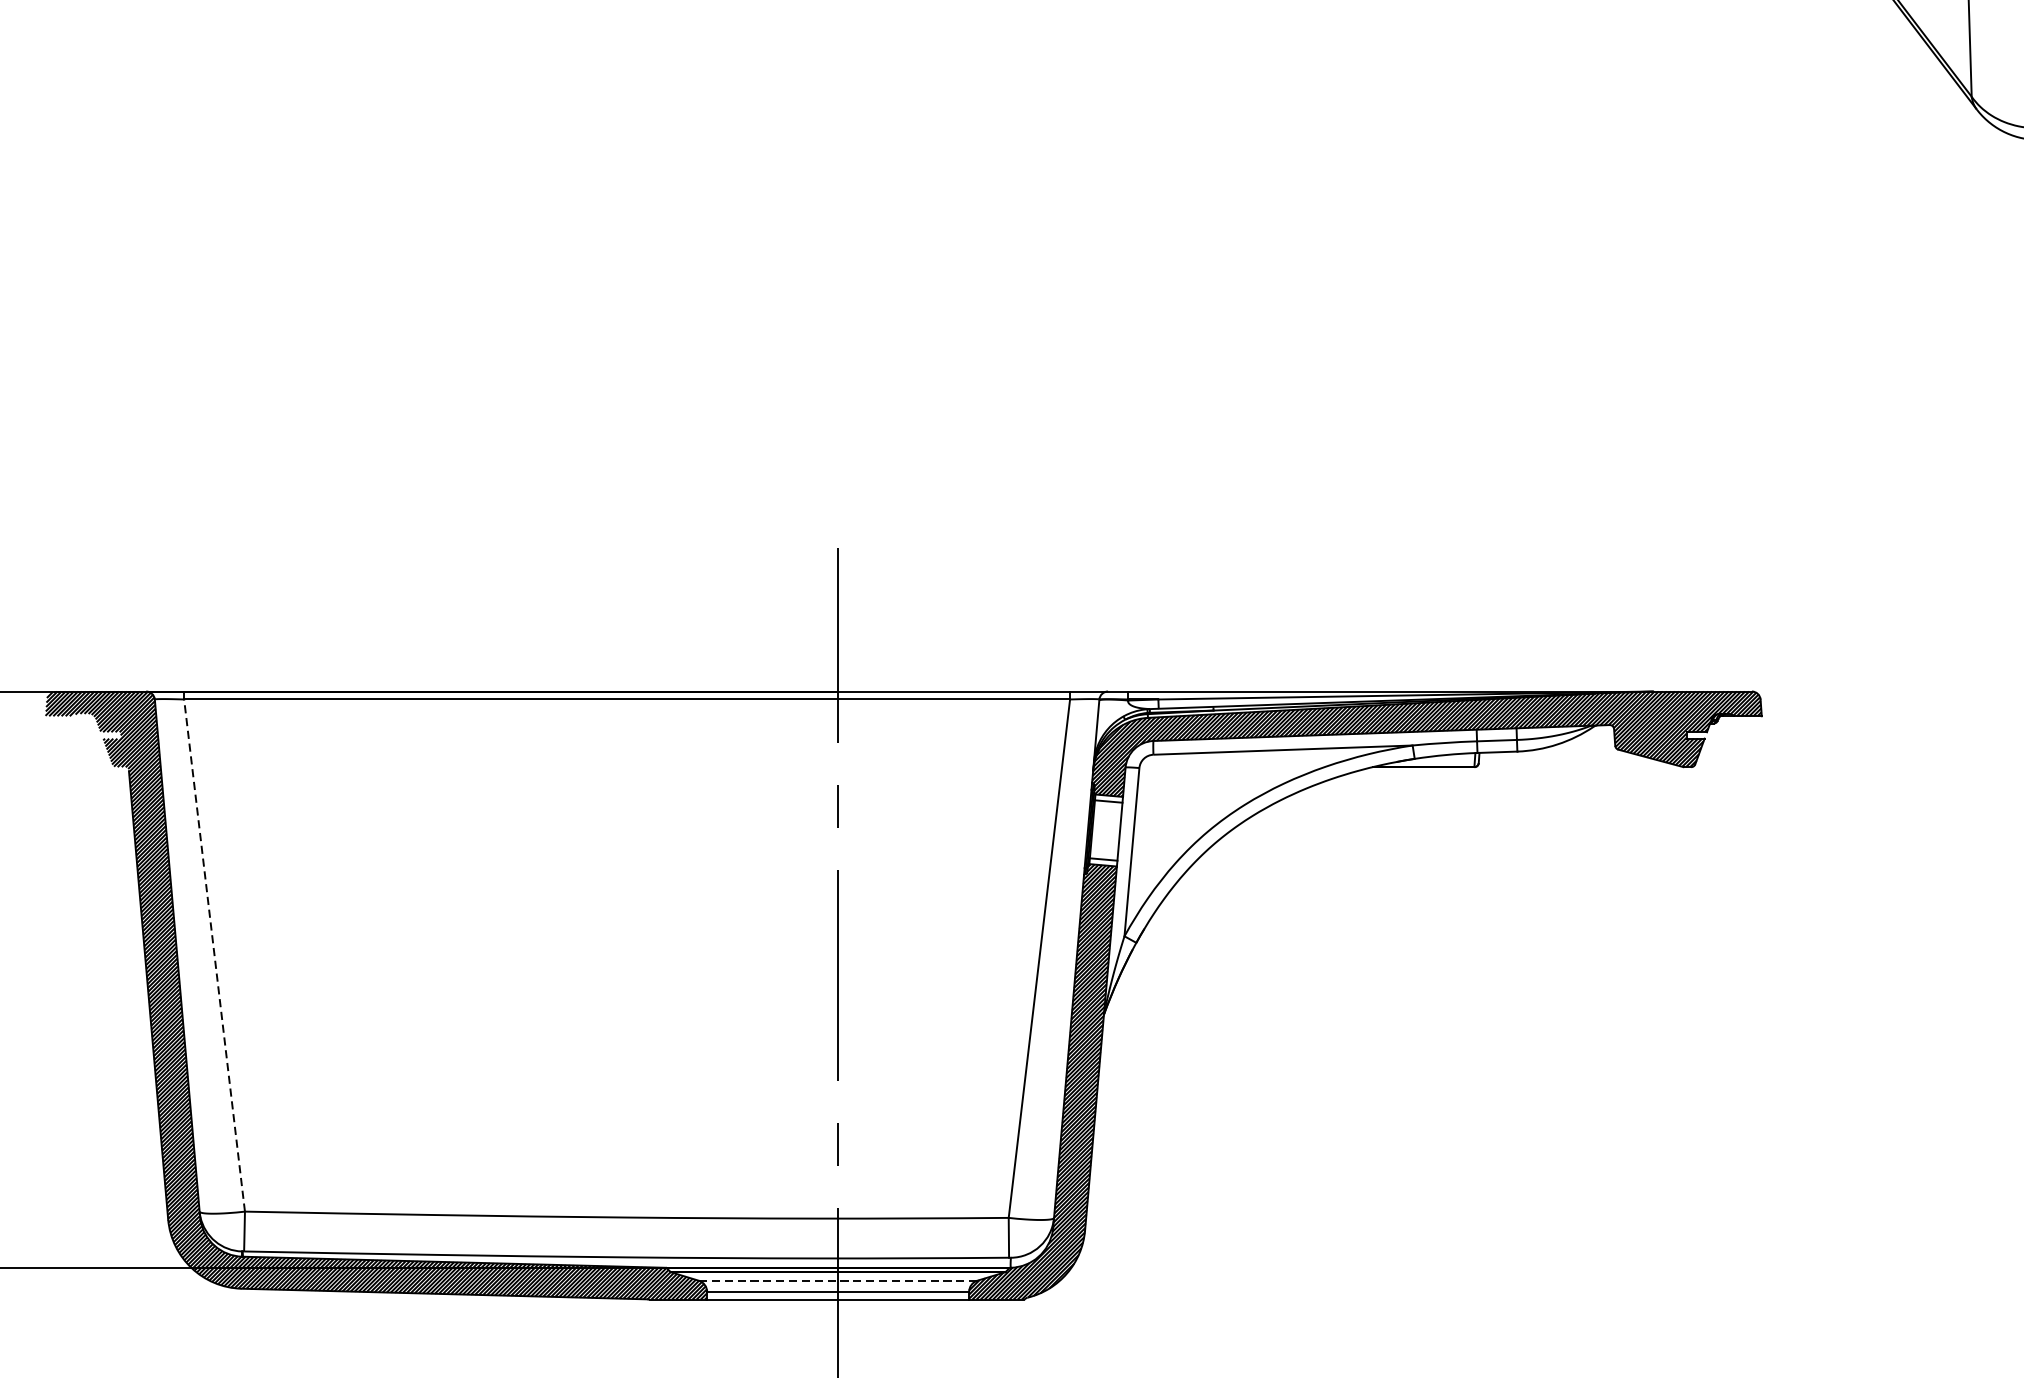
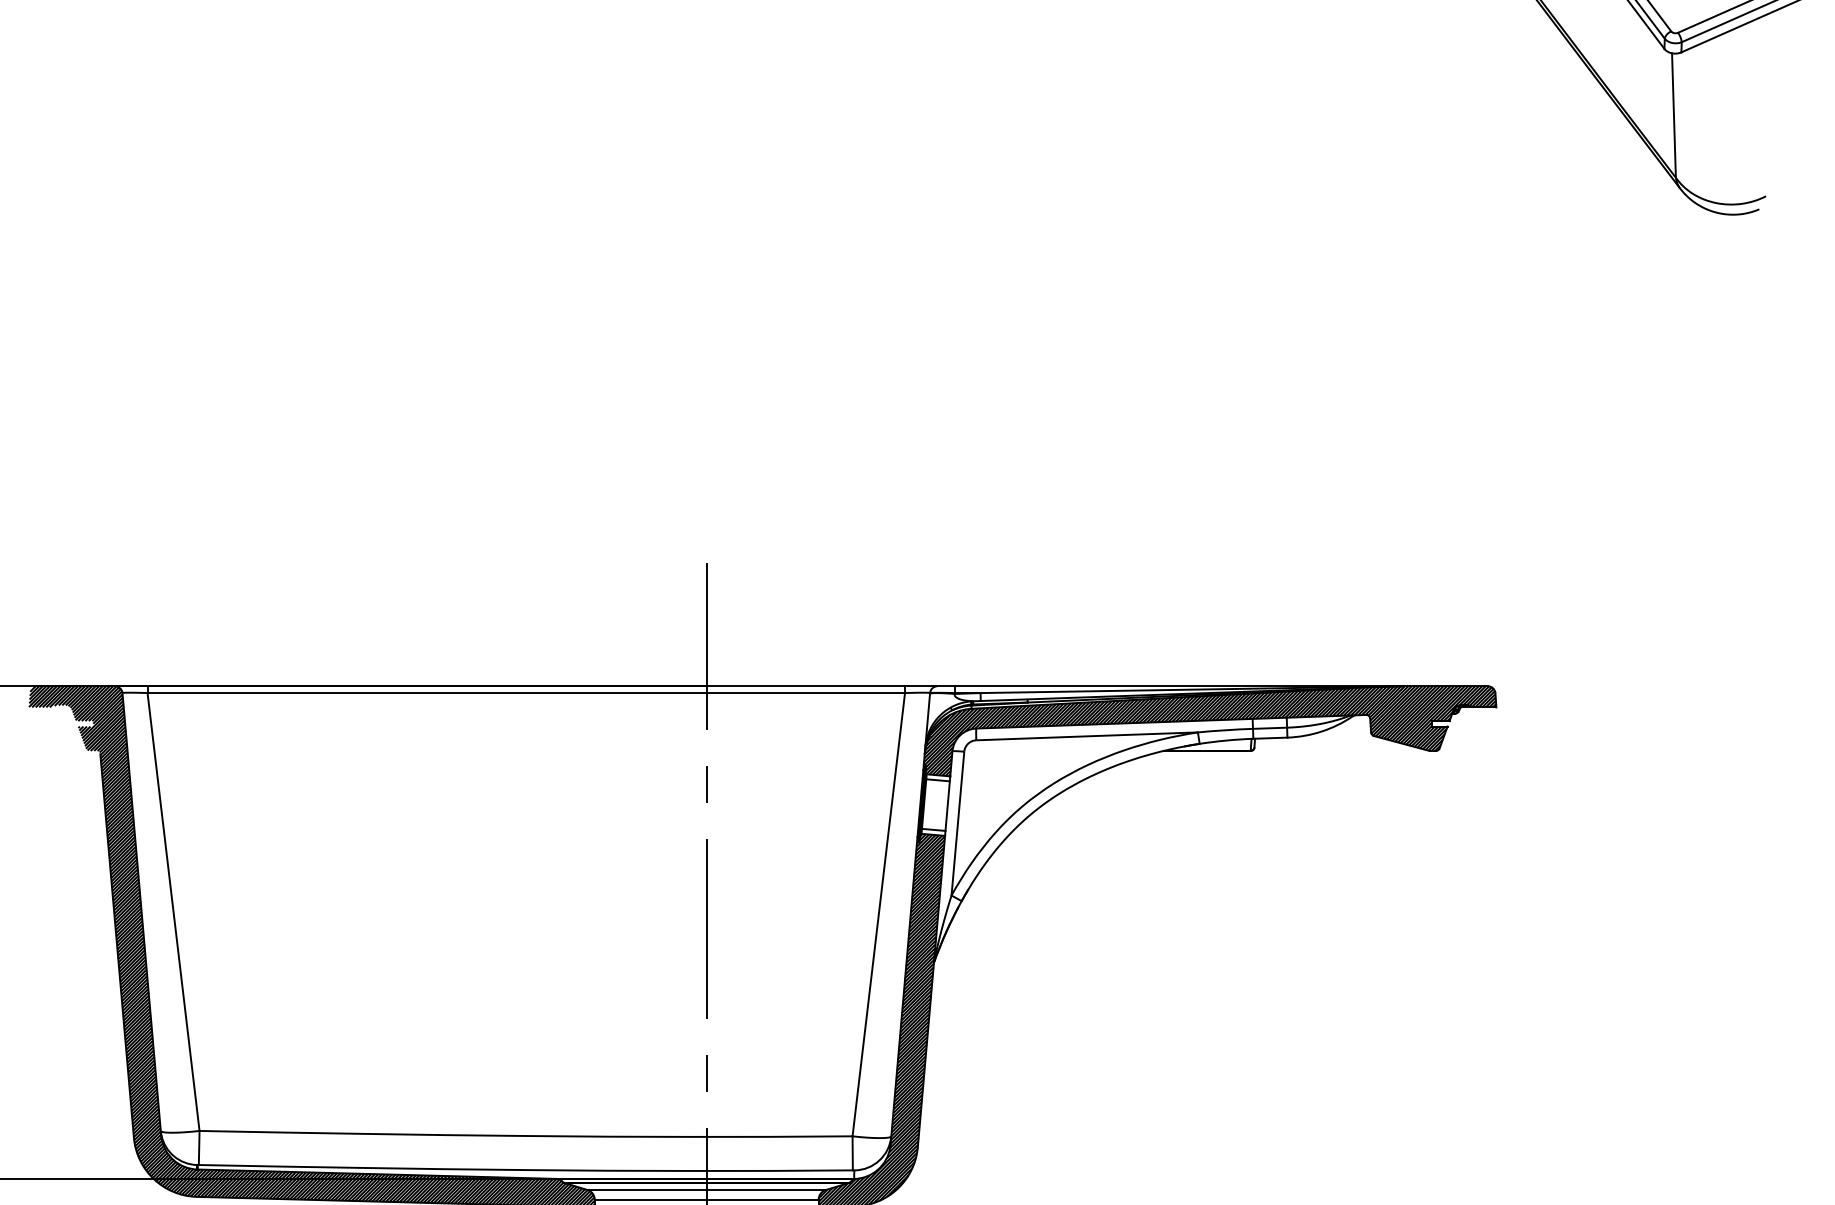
line: (214, 954) -> (173, 911), dashed -> solid
line: (839, 1281) -> (707, 1190), dashed -> solid

